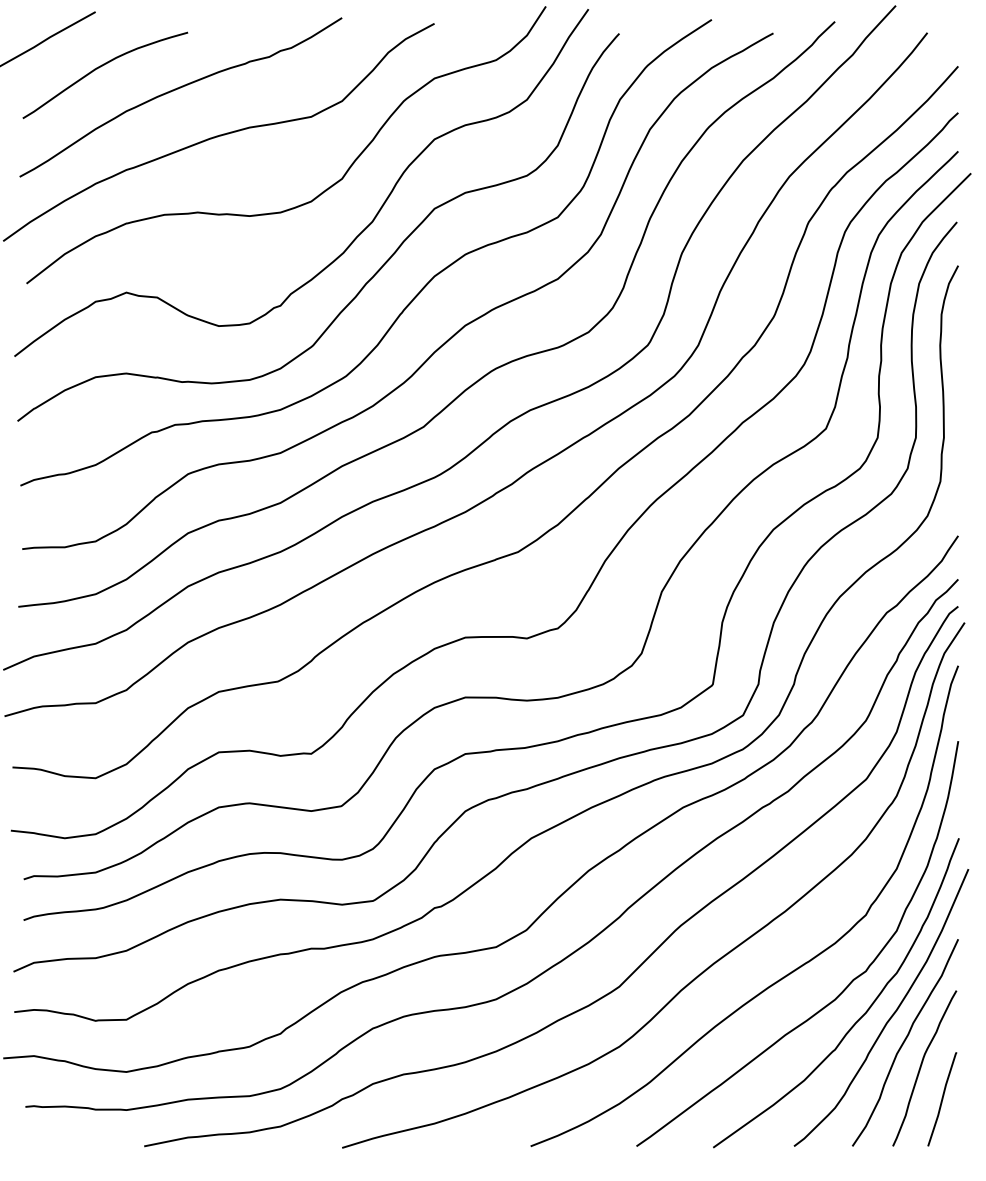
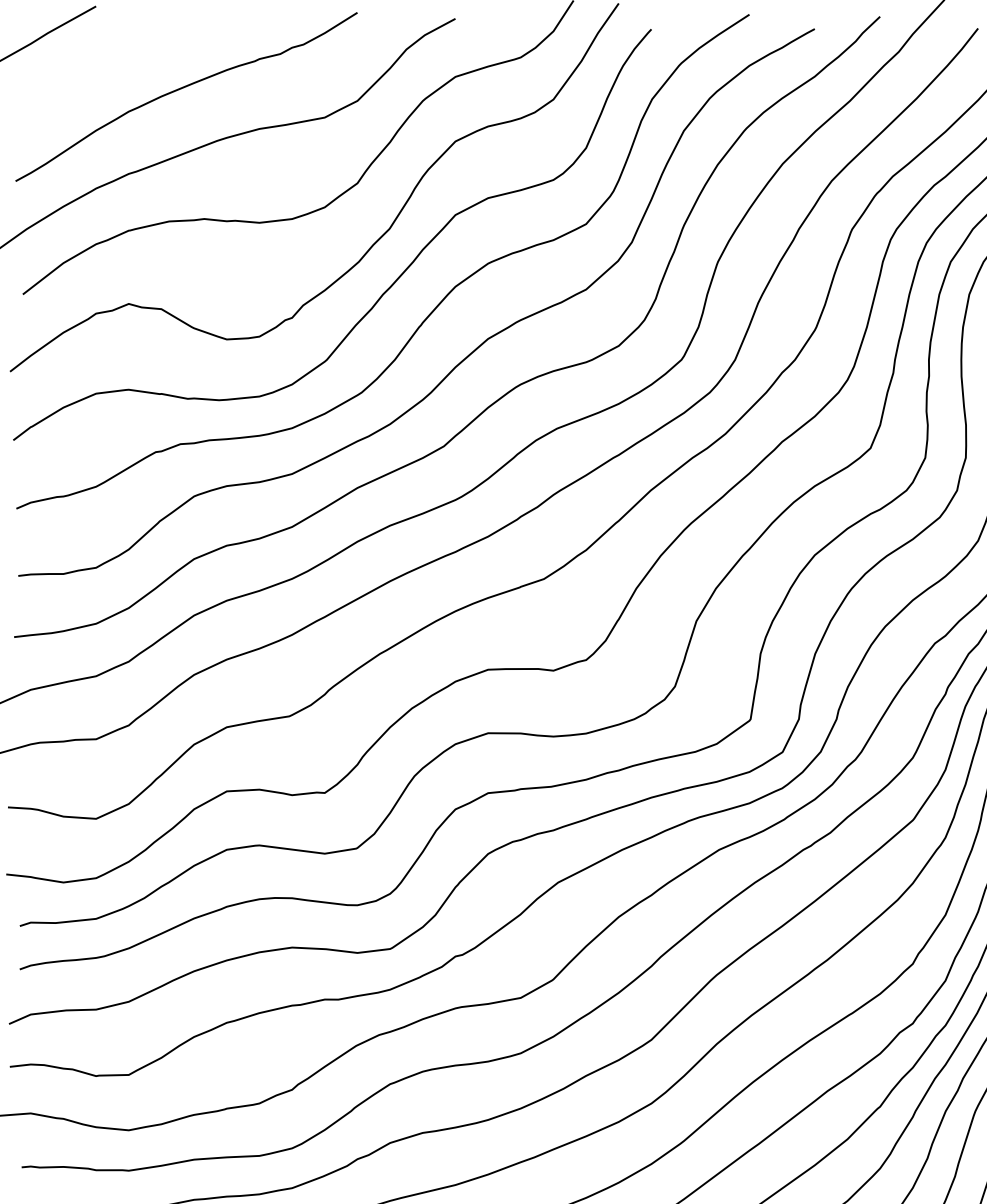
curve: (99, 68) -> (100, 66), removed

